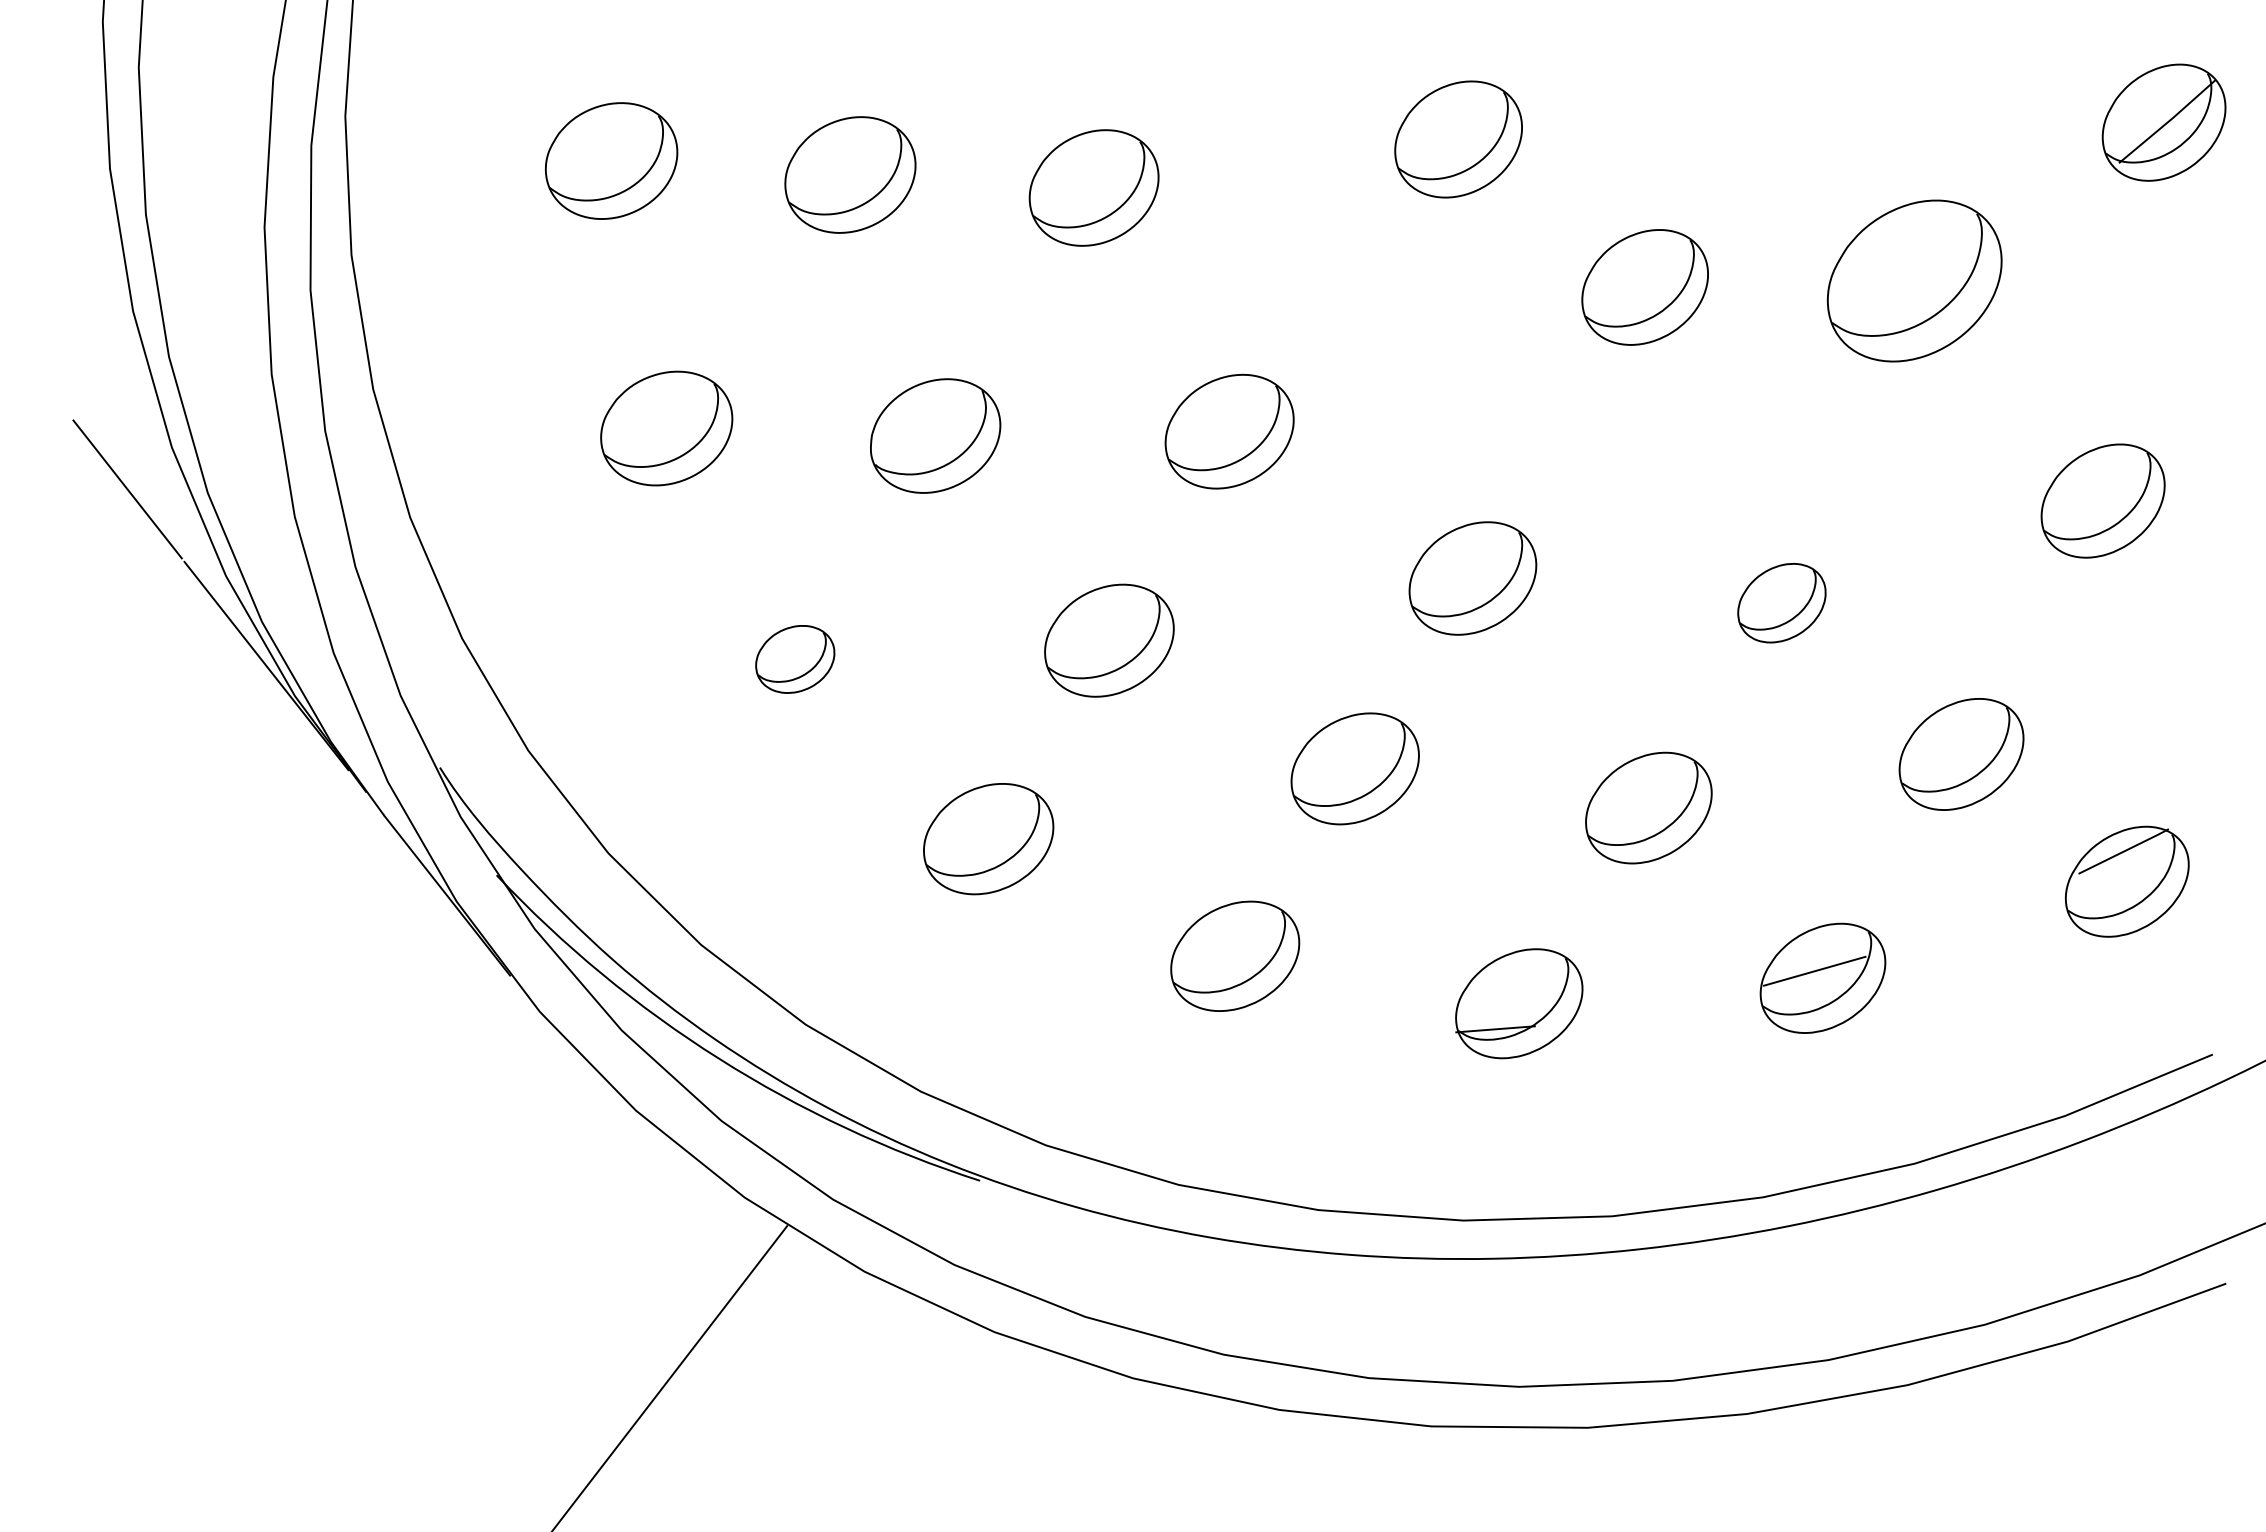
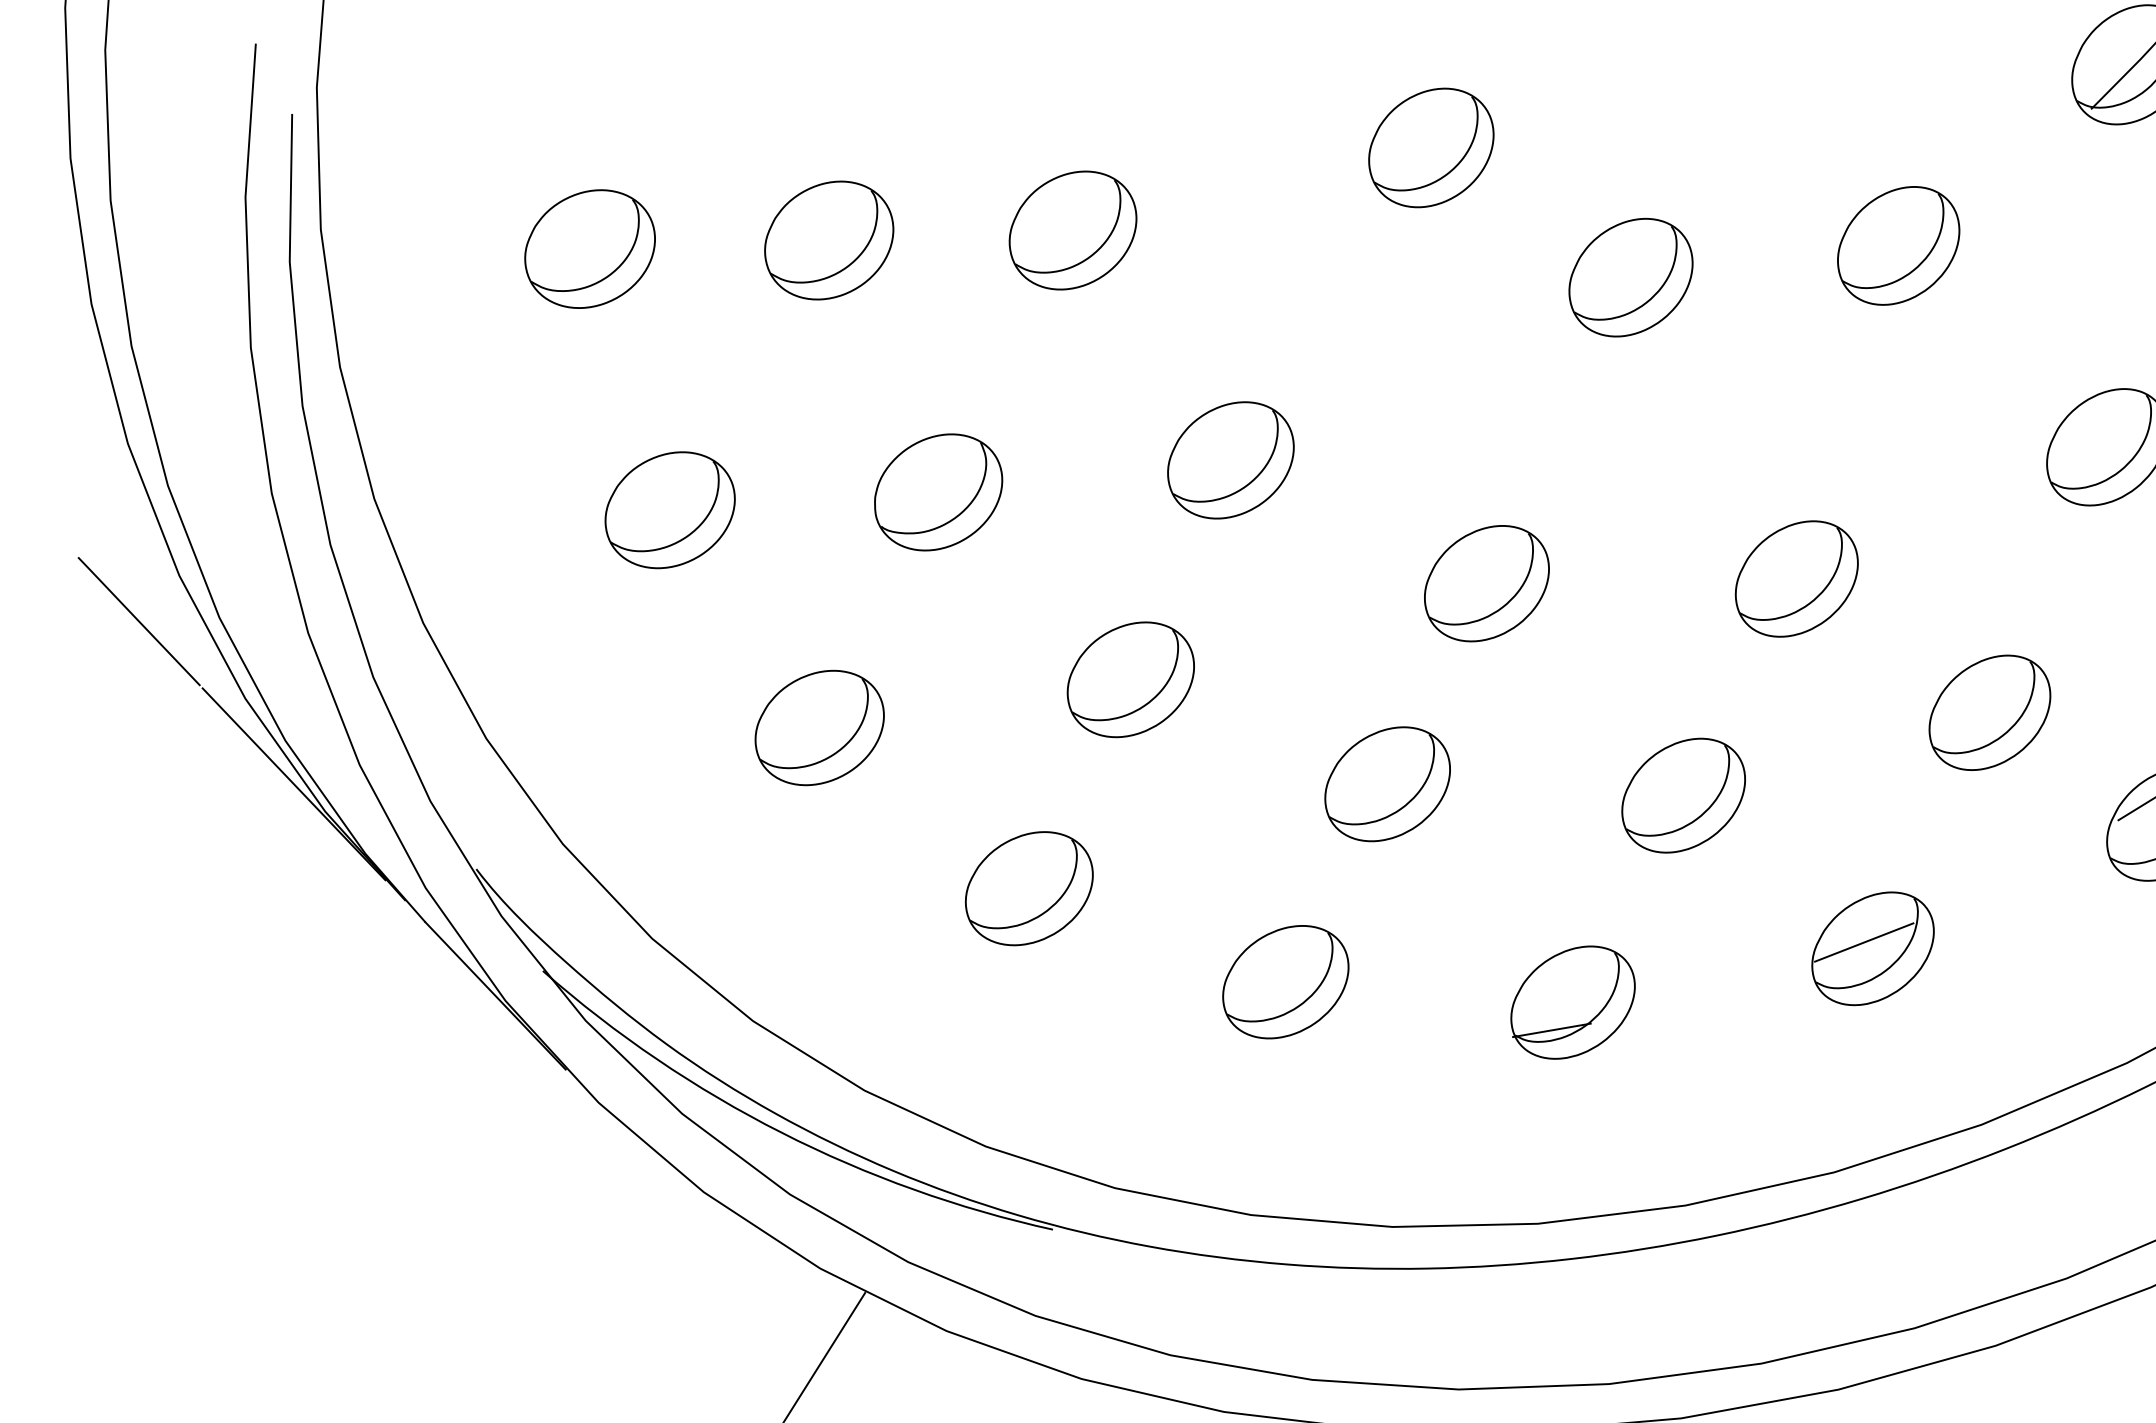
part: (1914, 280) -> (1898, 245), size x0.71
part: (1781, 603) -> (1796, 579), size x1.43
part: (795, 659) -> (820, 728), size x1.67

